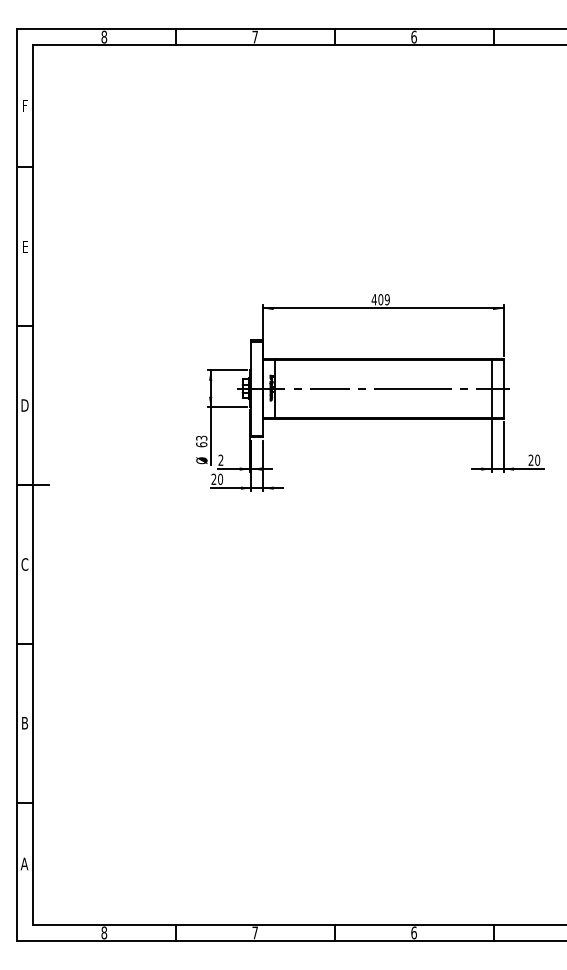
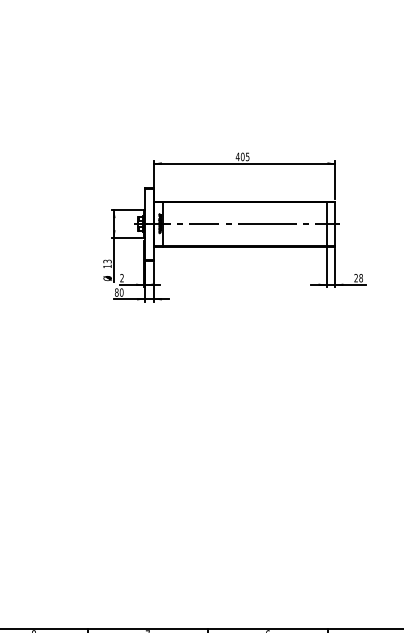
text: (386, 299) -> (247, 156), 409 -> 405
text: (201, 444) -> (107, 266), 63 -> 13
text: (537, 460) -> (361, 278), 20 -> 28
text: (213, 478) -> (116, 291), 20 -> 80

